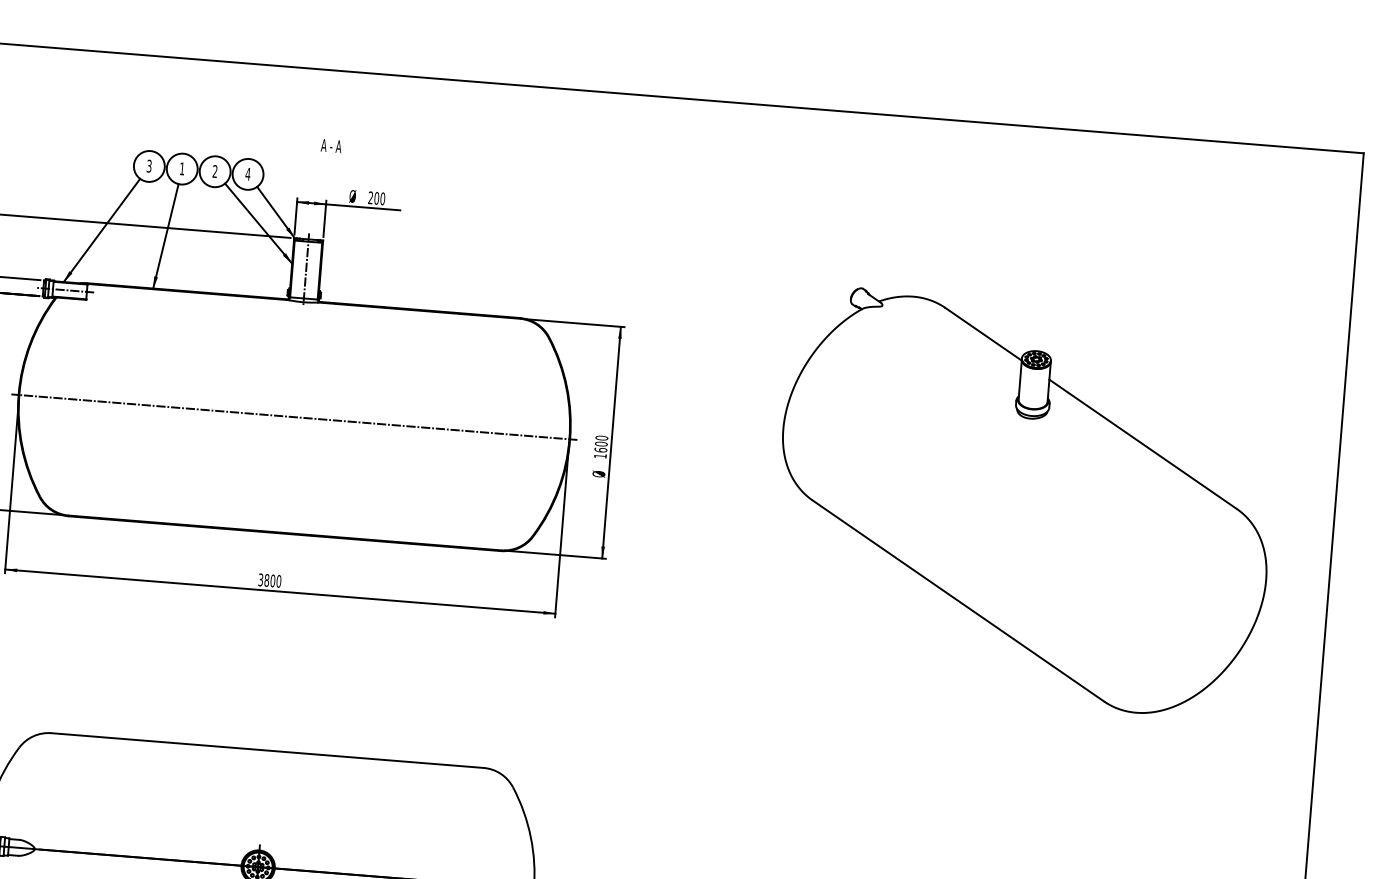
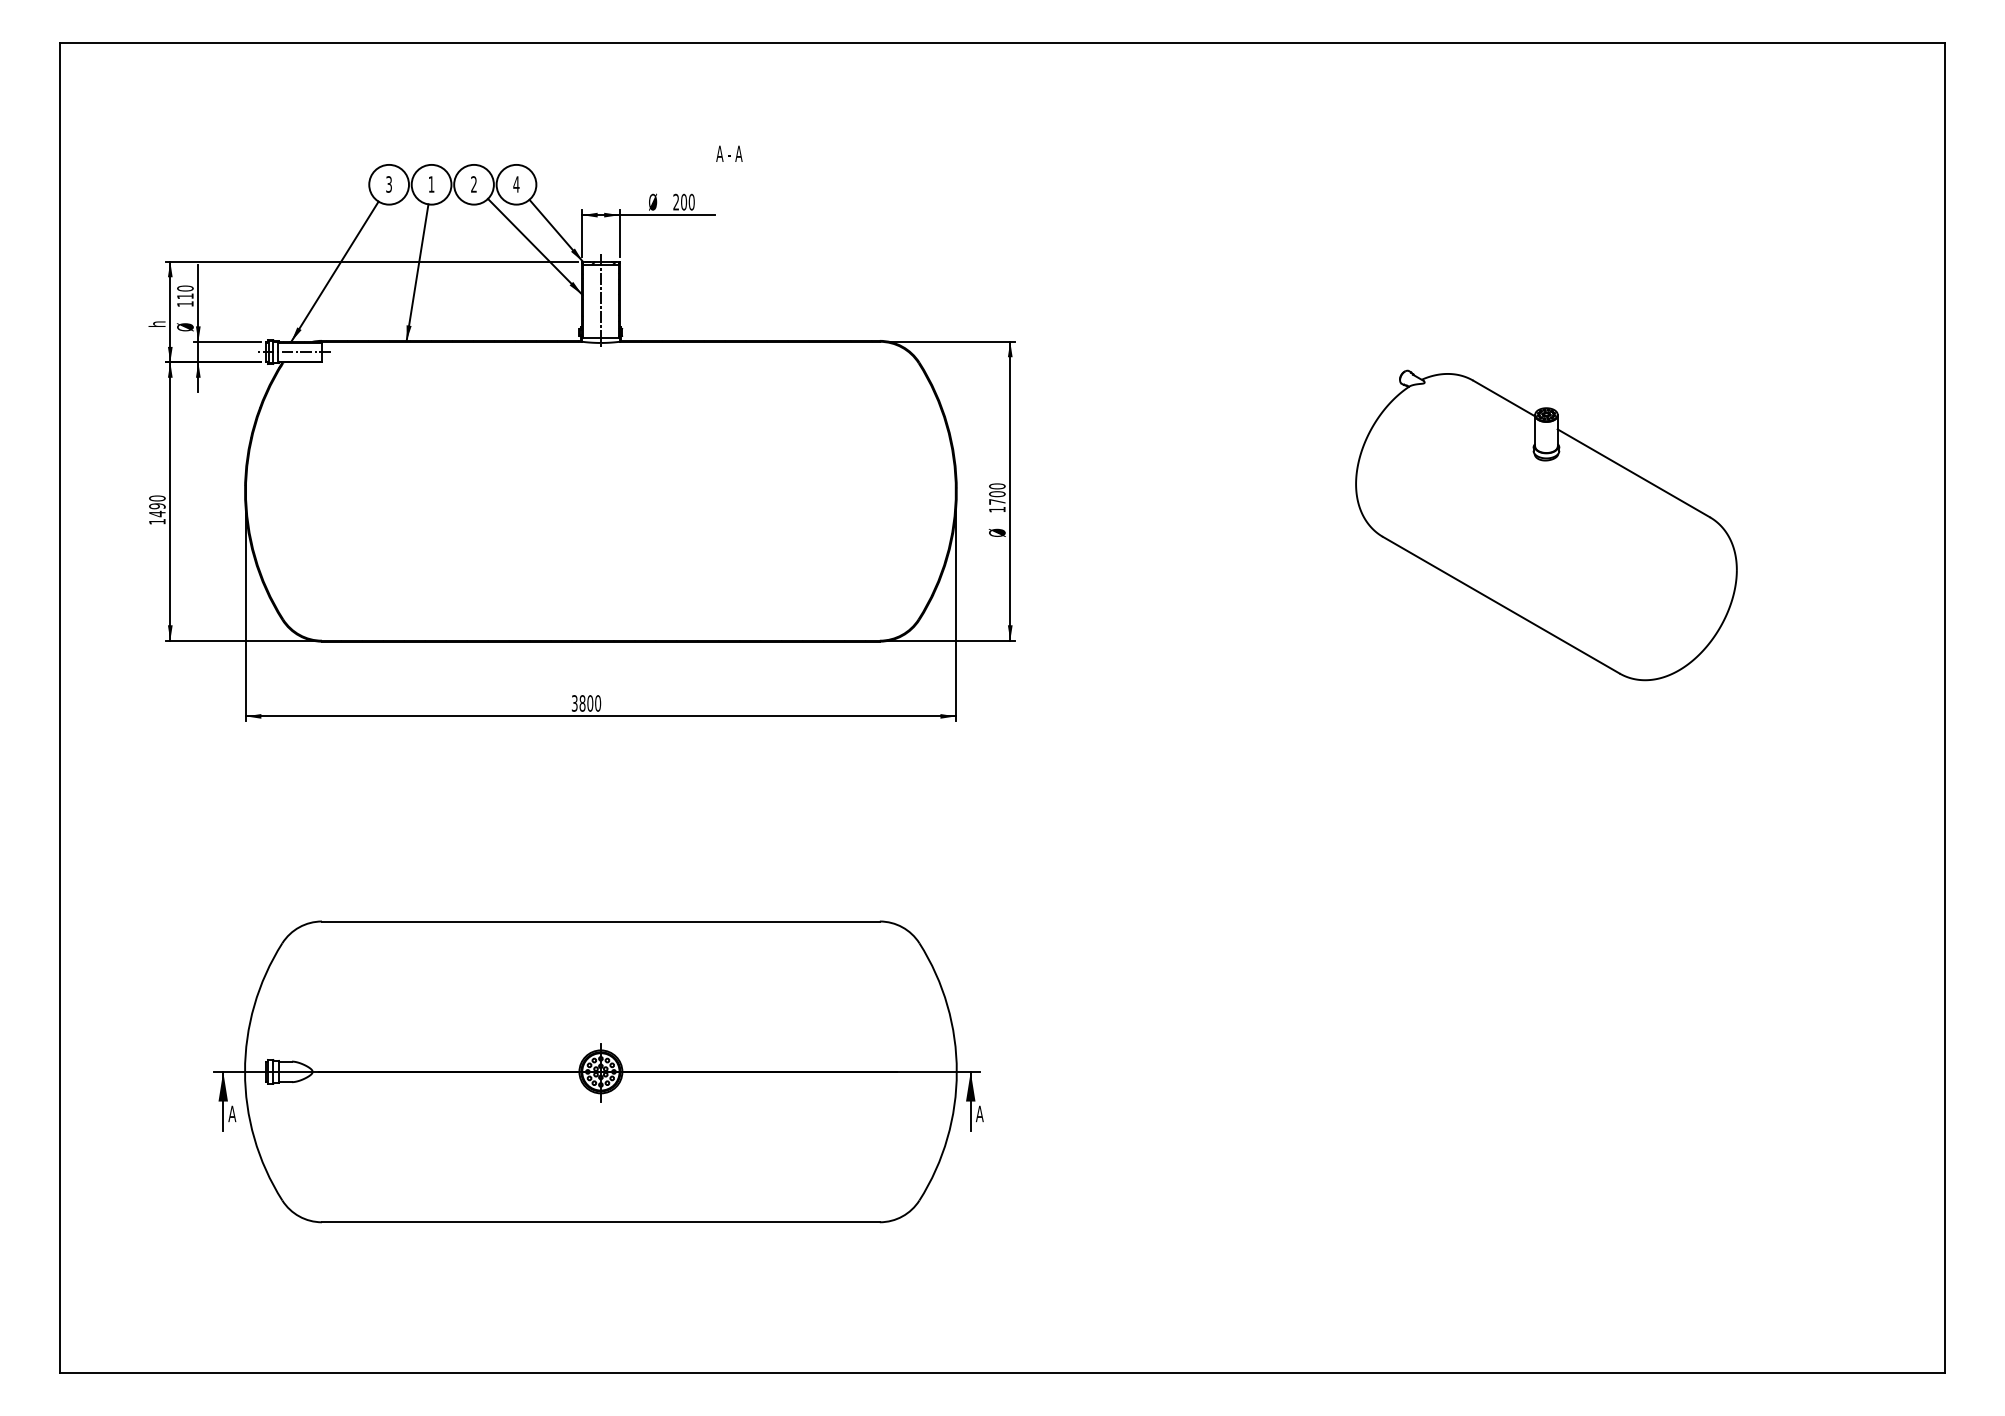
text: (331, 145) -> (729, 153), moved
line: (294, 417) -> (600, 491), removed
text: (601, 449) -> (997, 501), 1600 -> 1700
part: (1024, 502) -> (1546, 525), size x0.6

